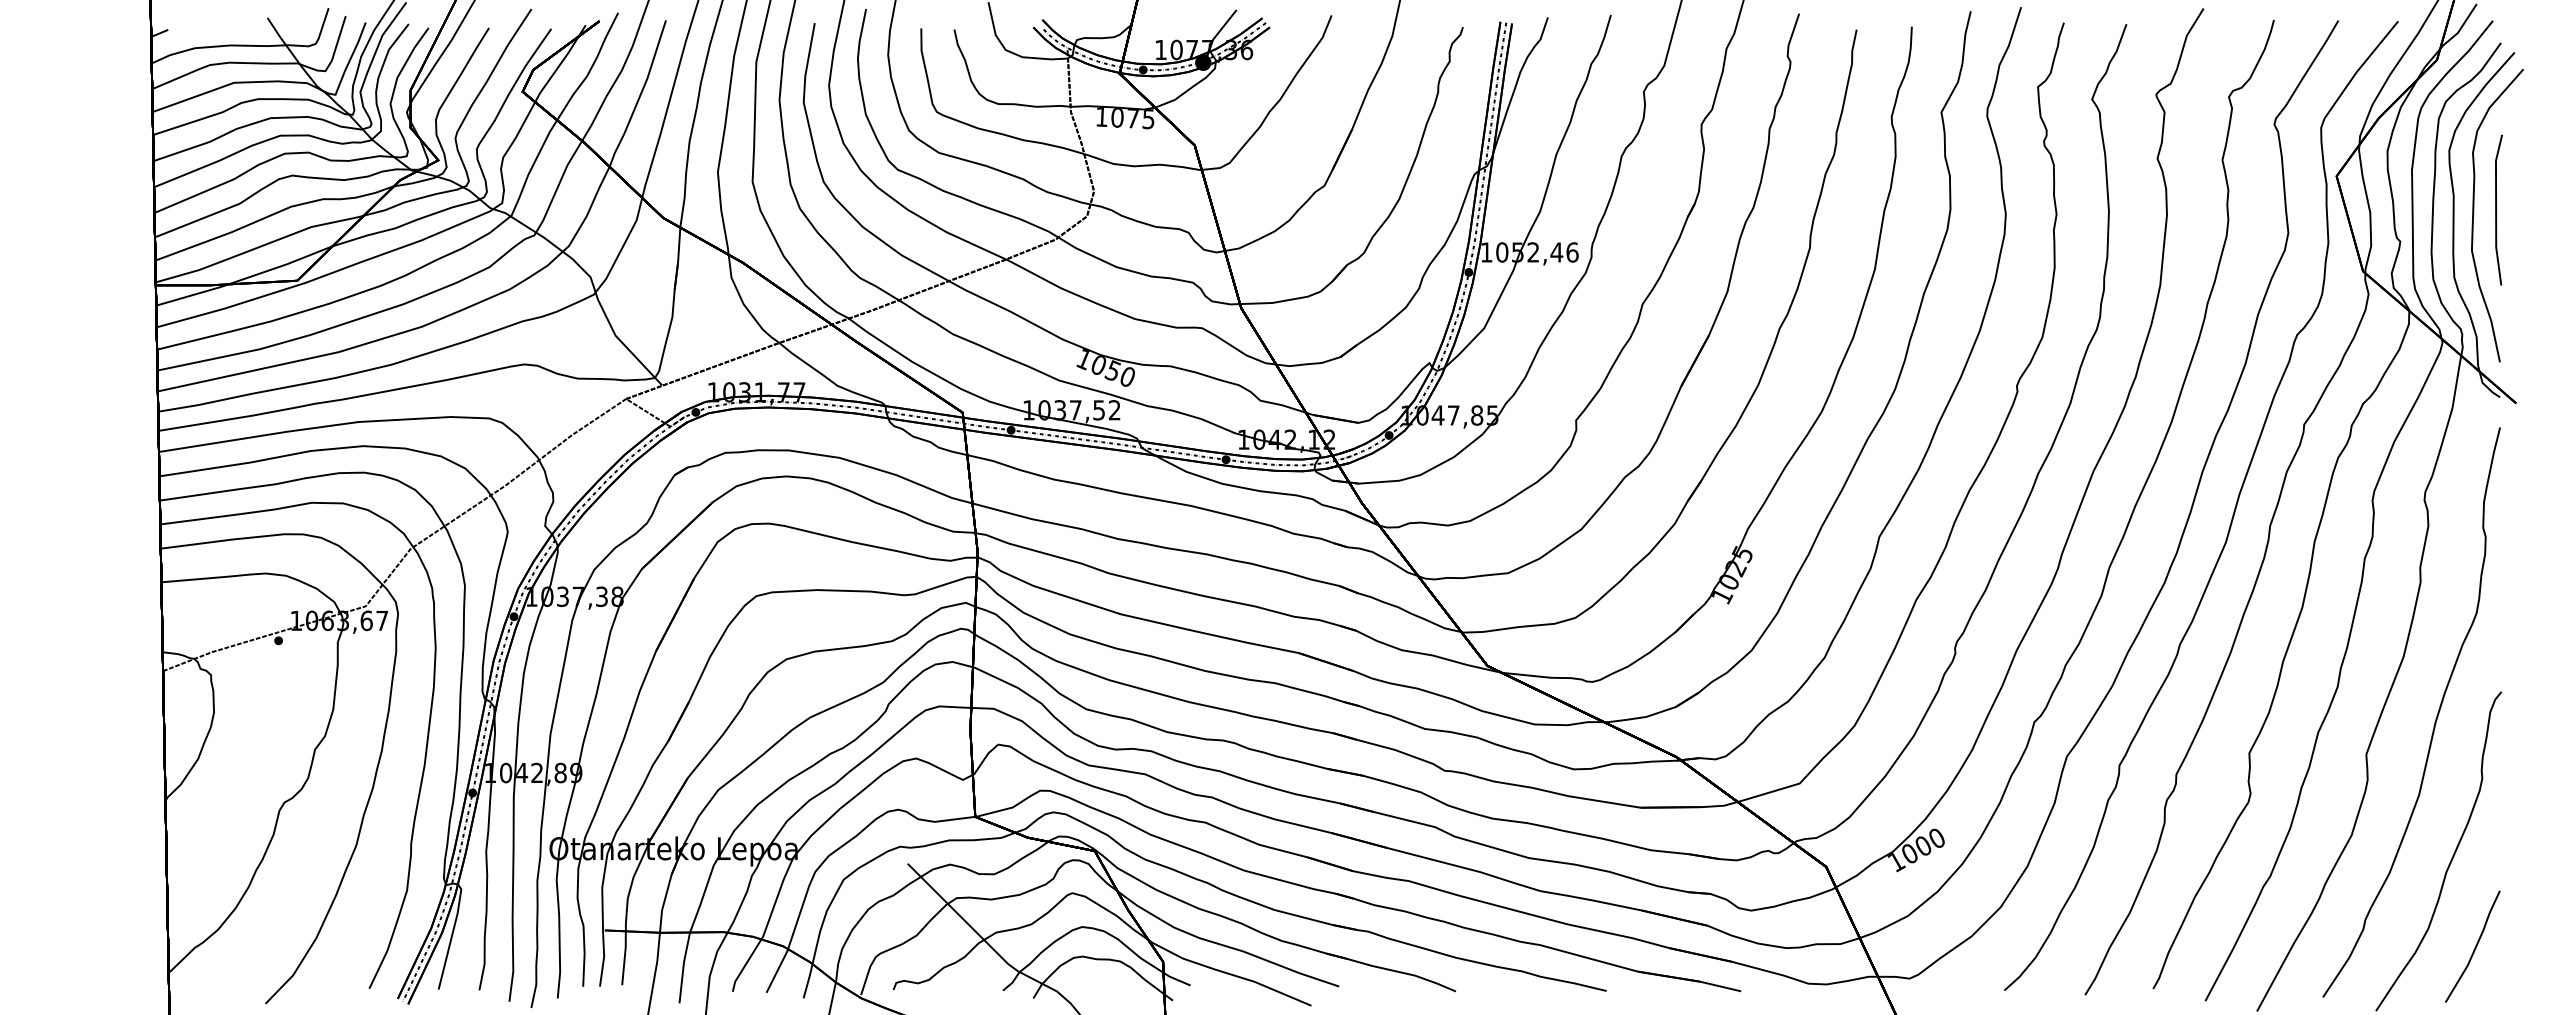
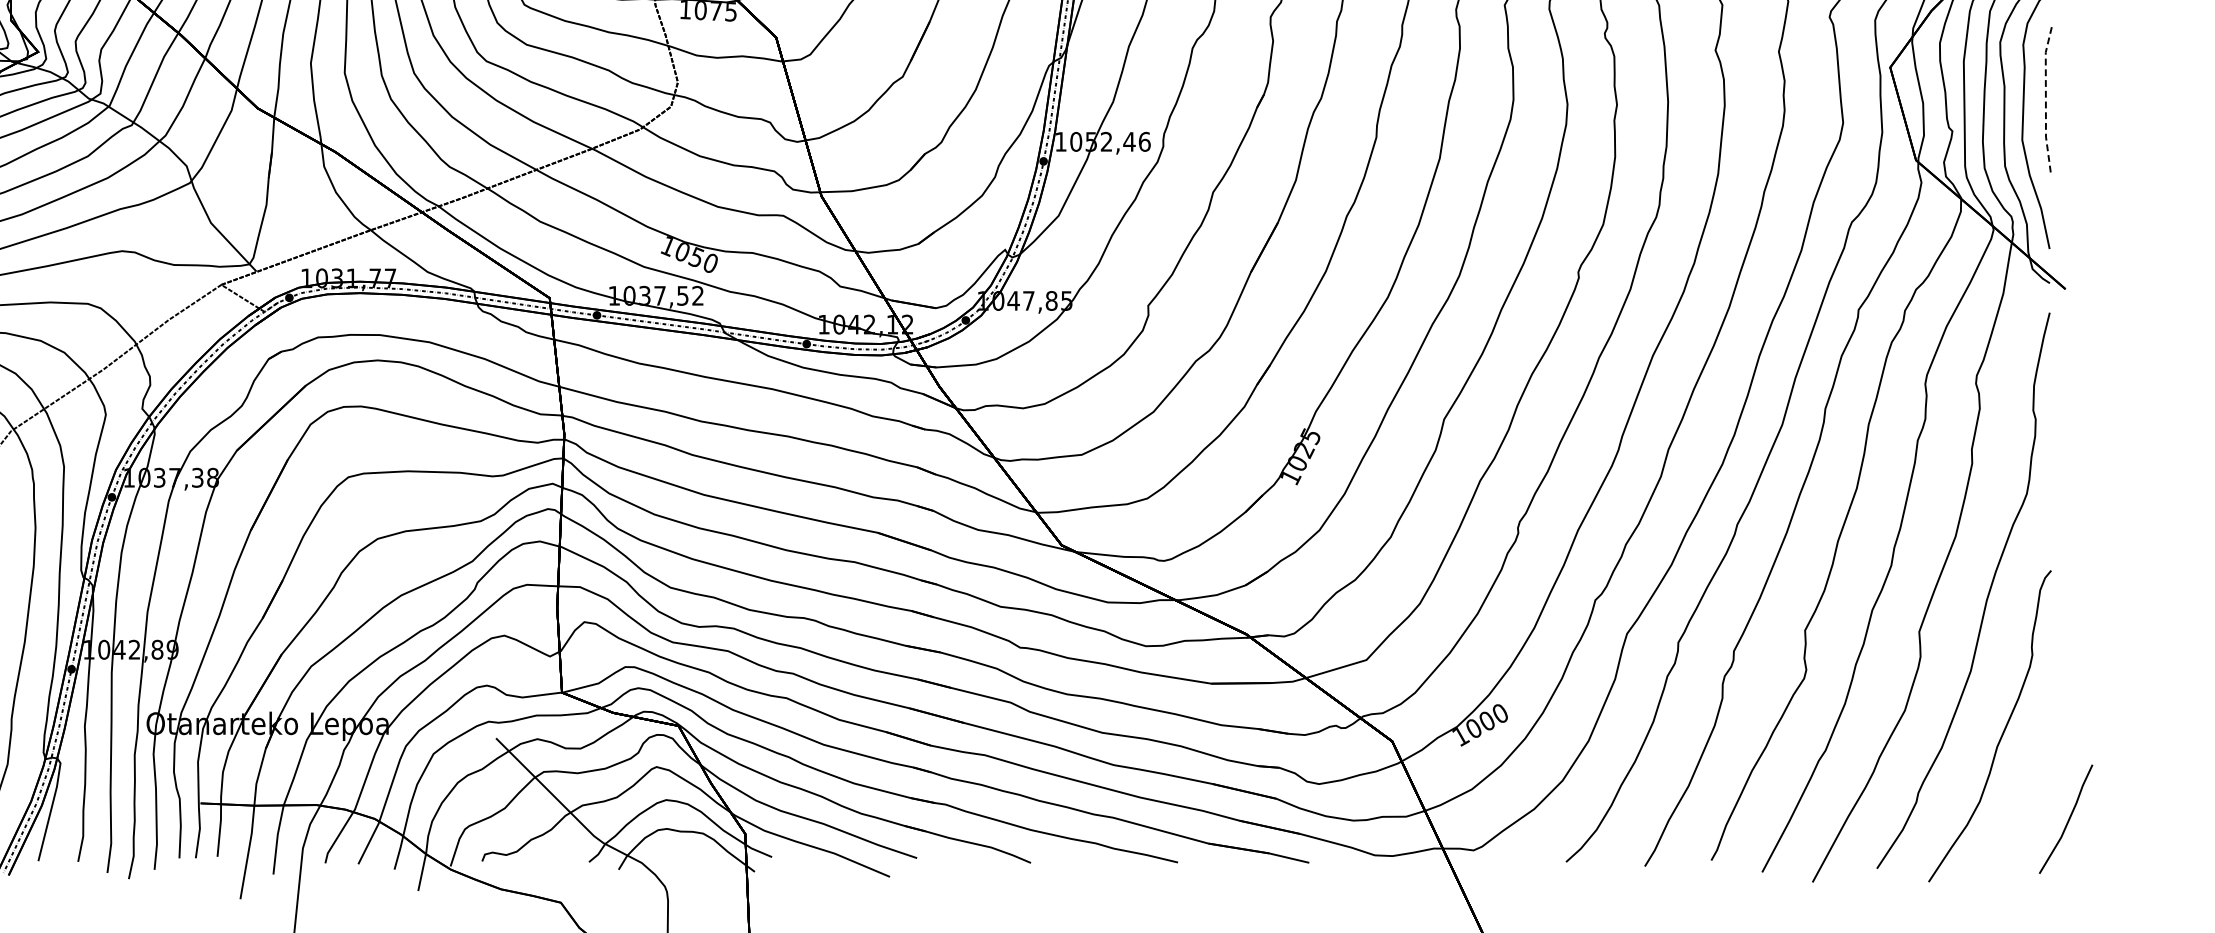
line: (2496, 210) -> (2046, 100), solid -> dashed
line: (2474, 947) -> (2067, 820), moved

